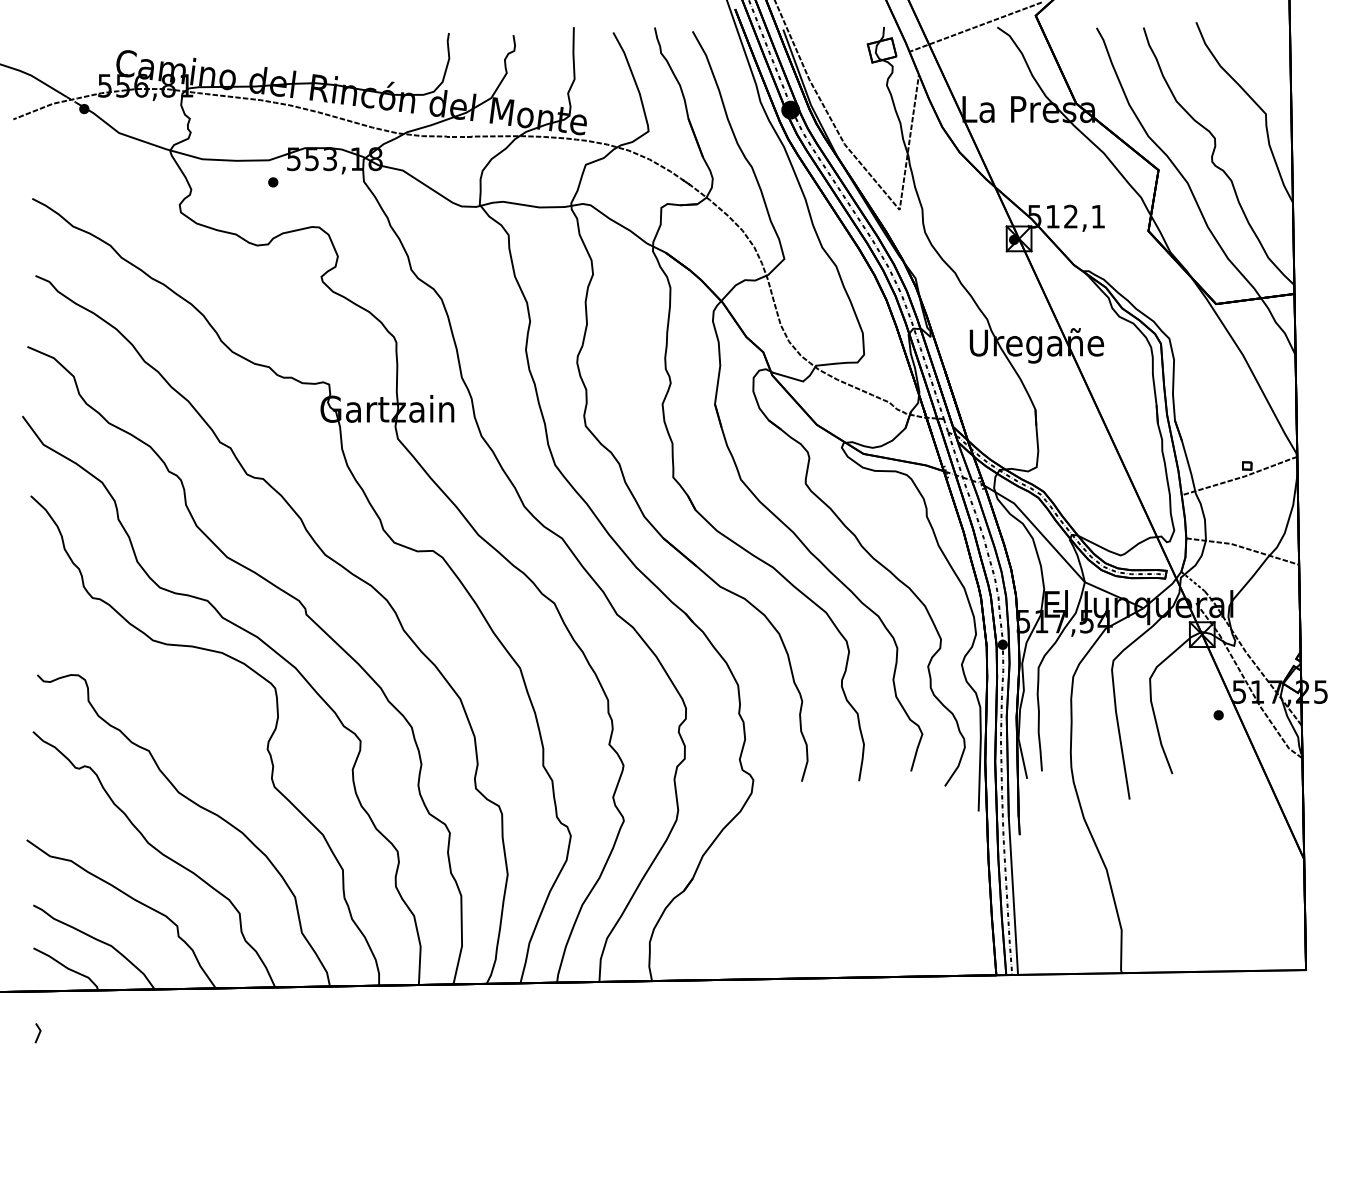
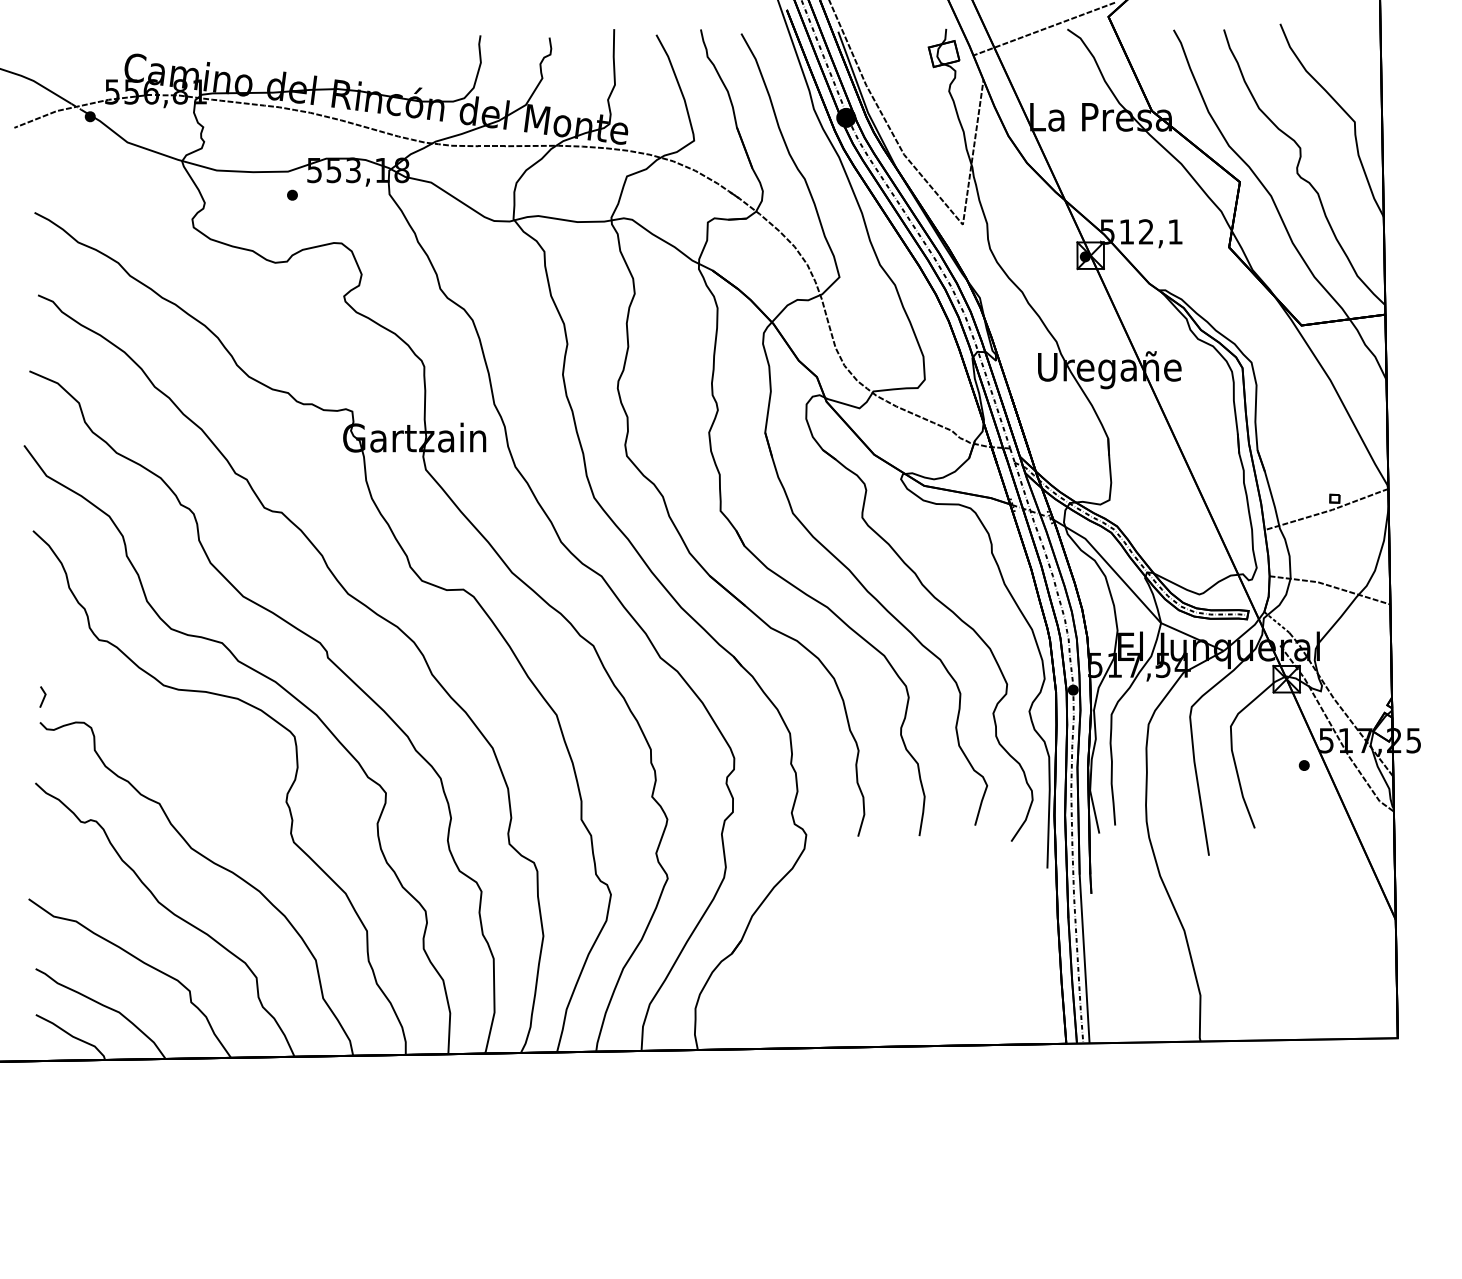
line: (38, 1033) -> (43, 697), moved

